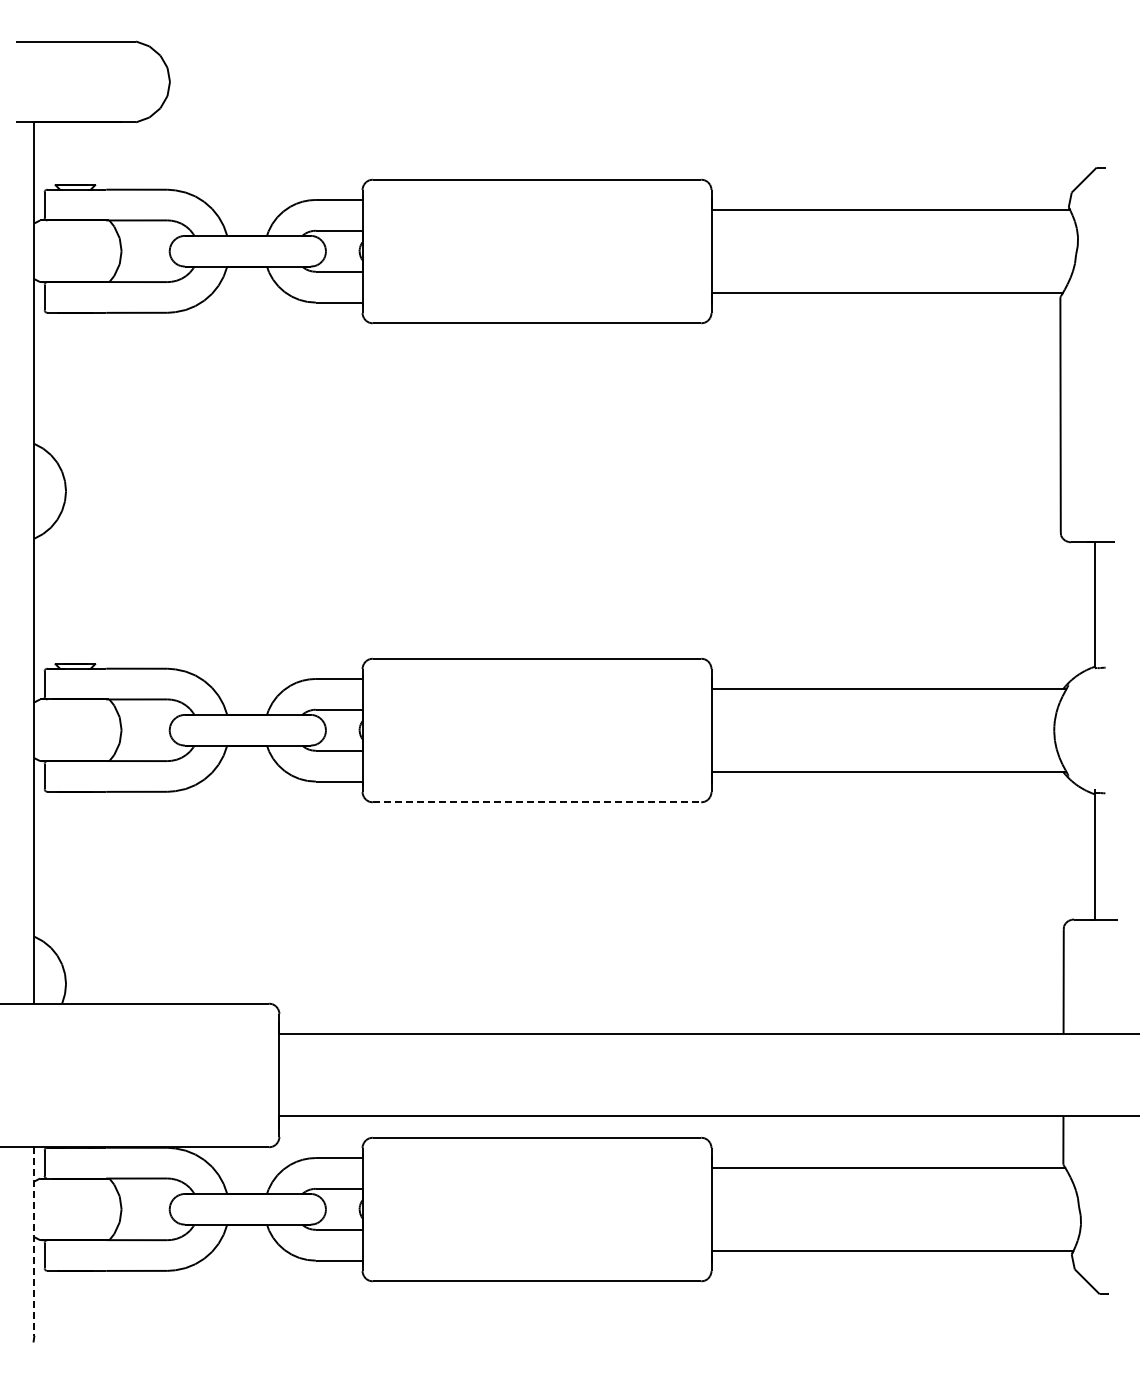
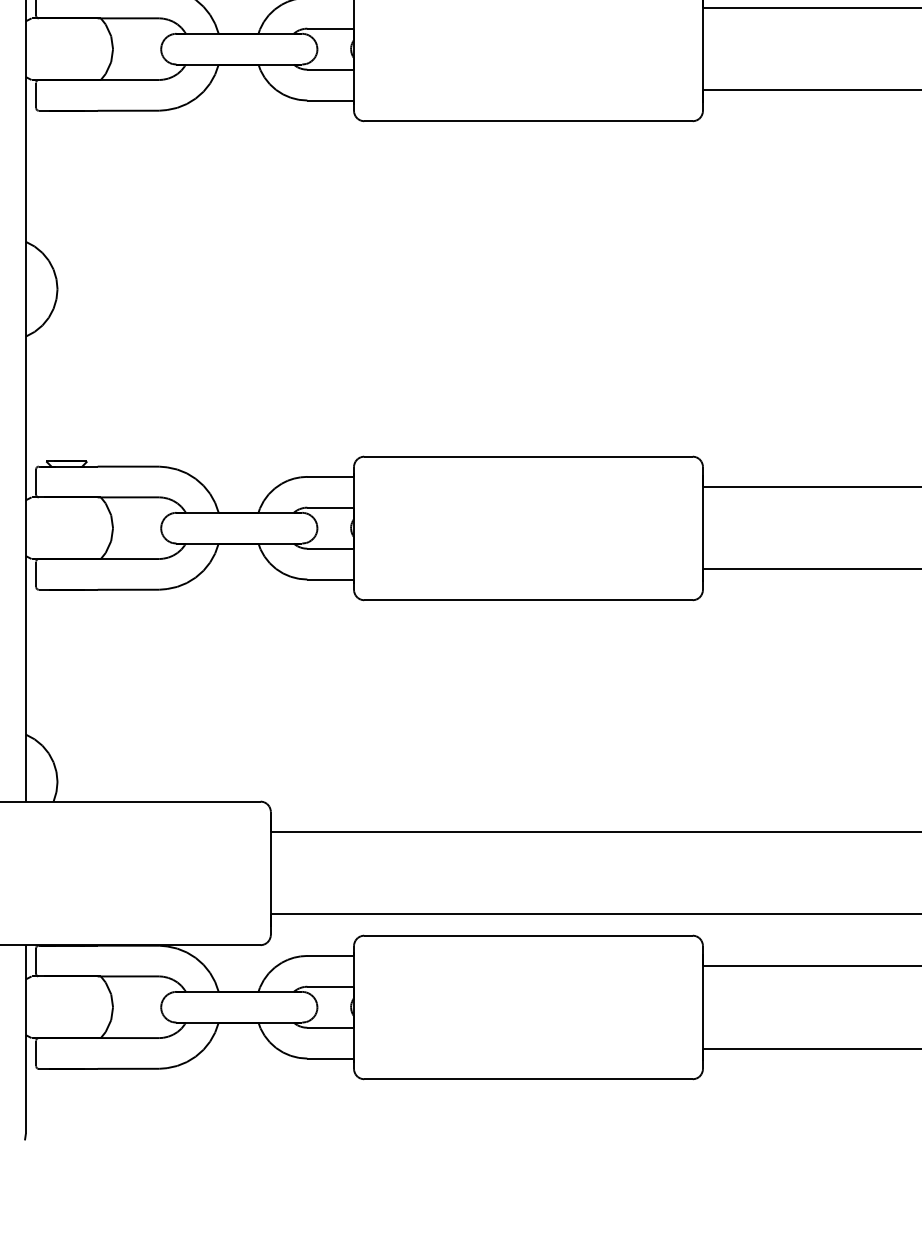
line: (537, 802) -> (528, 600), dashed -> solid
line: (34, 1242) -> (25, 1040), dashed -> solid

